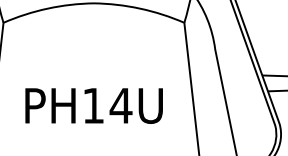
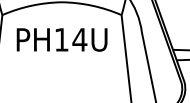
text: (93, 105) -> (61, 39), moved

